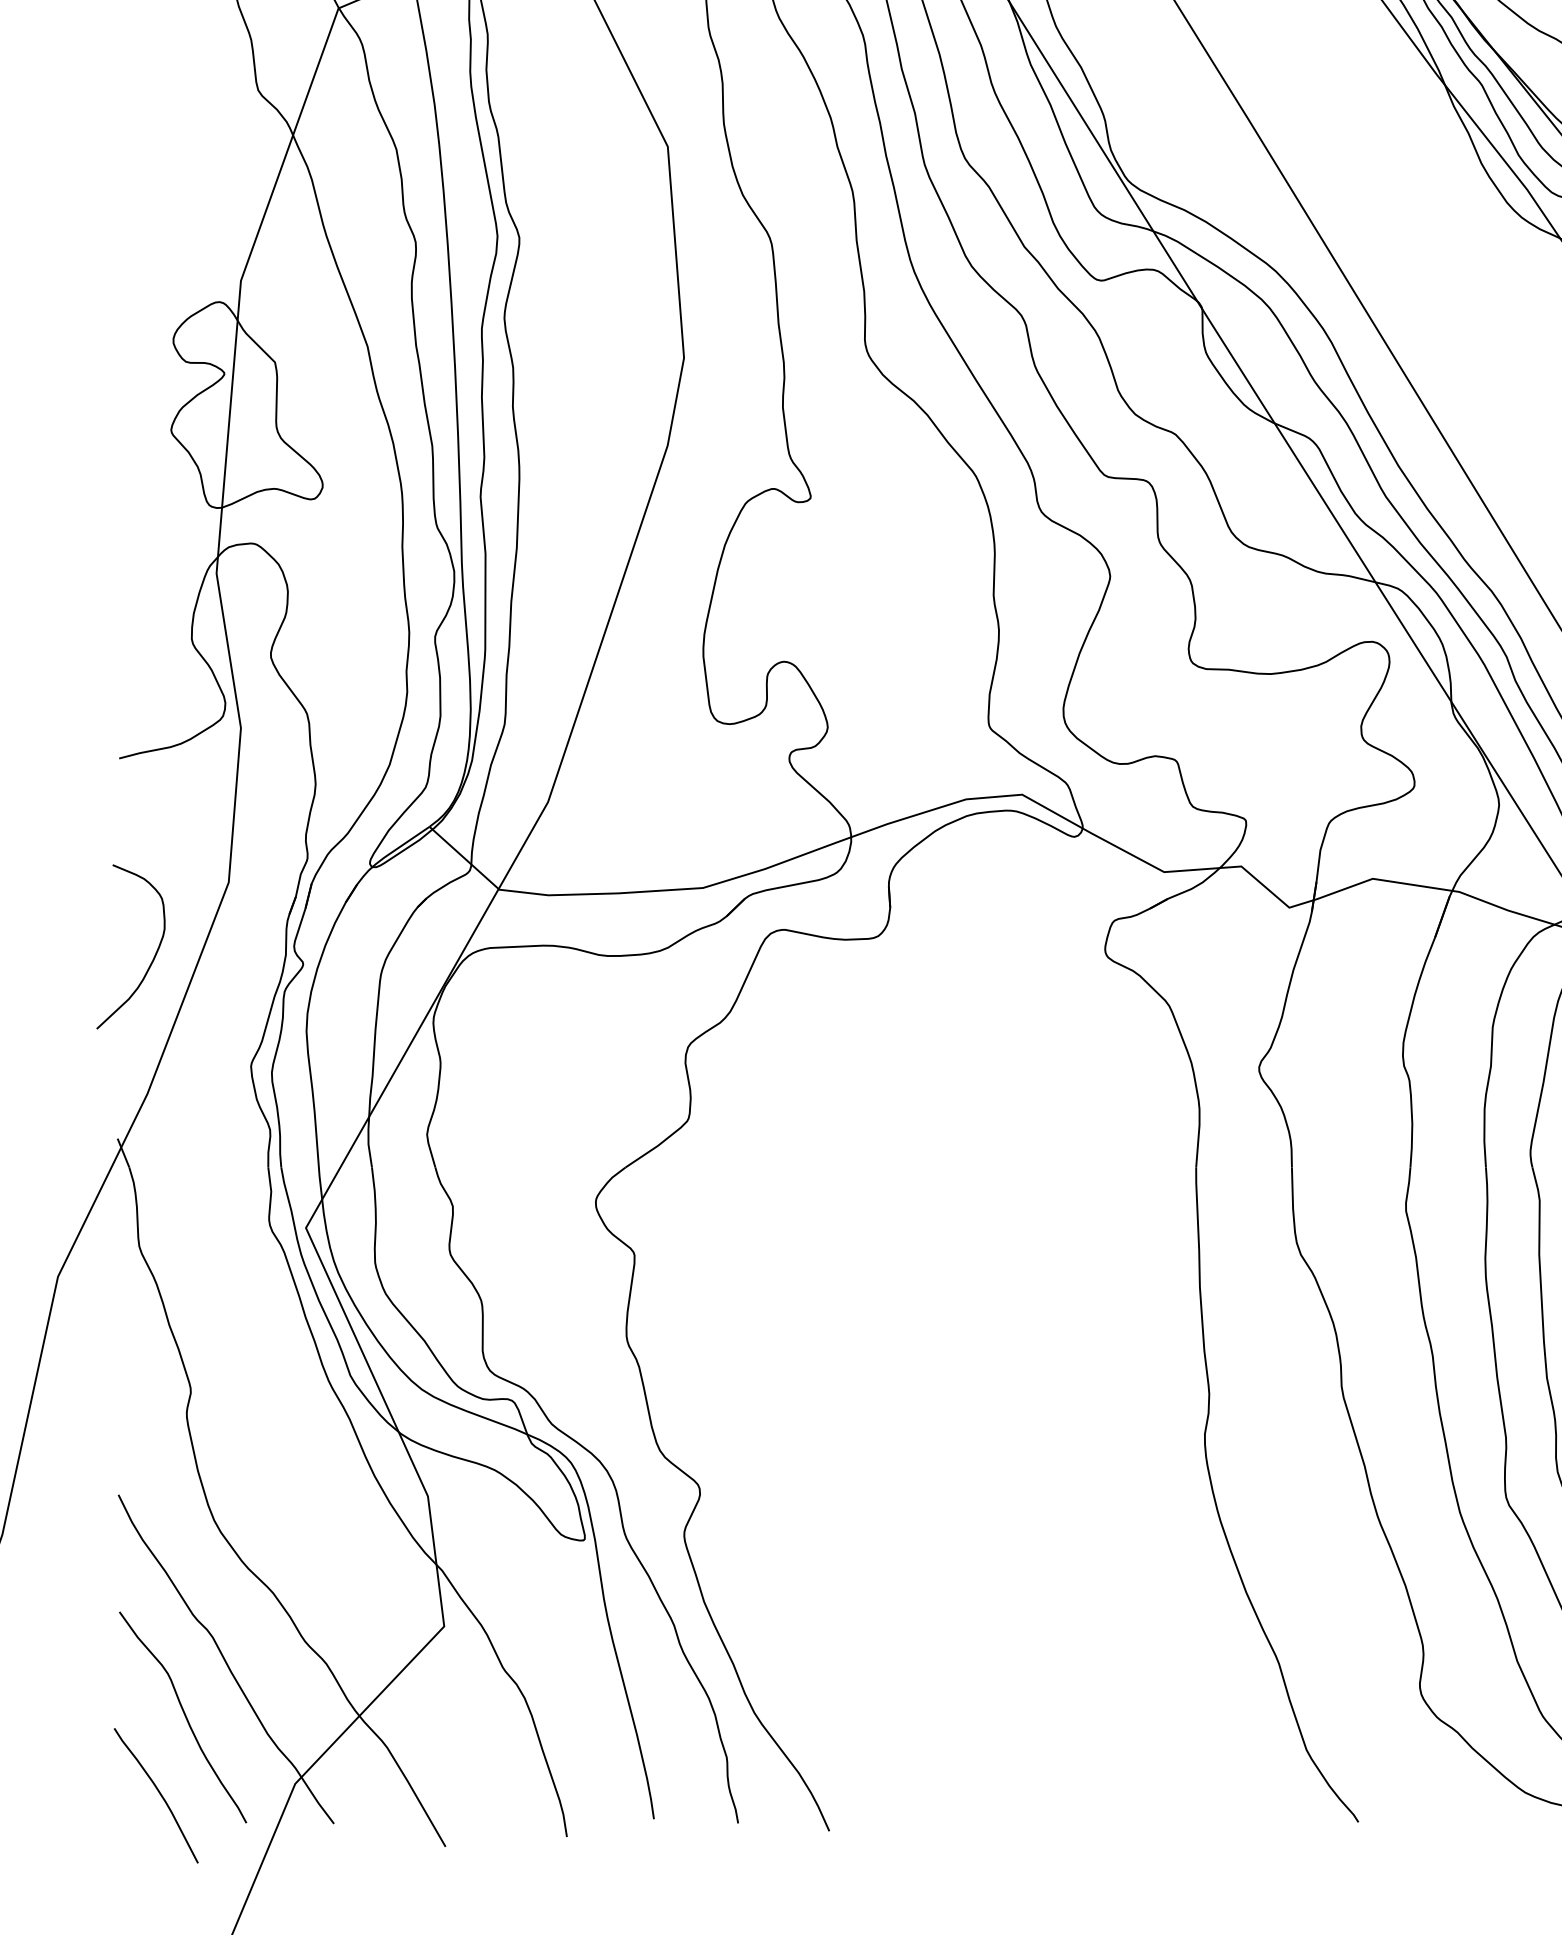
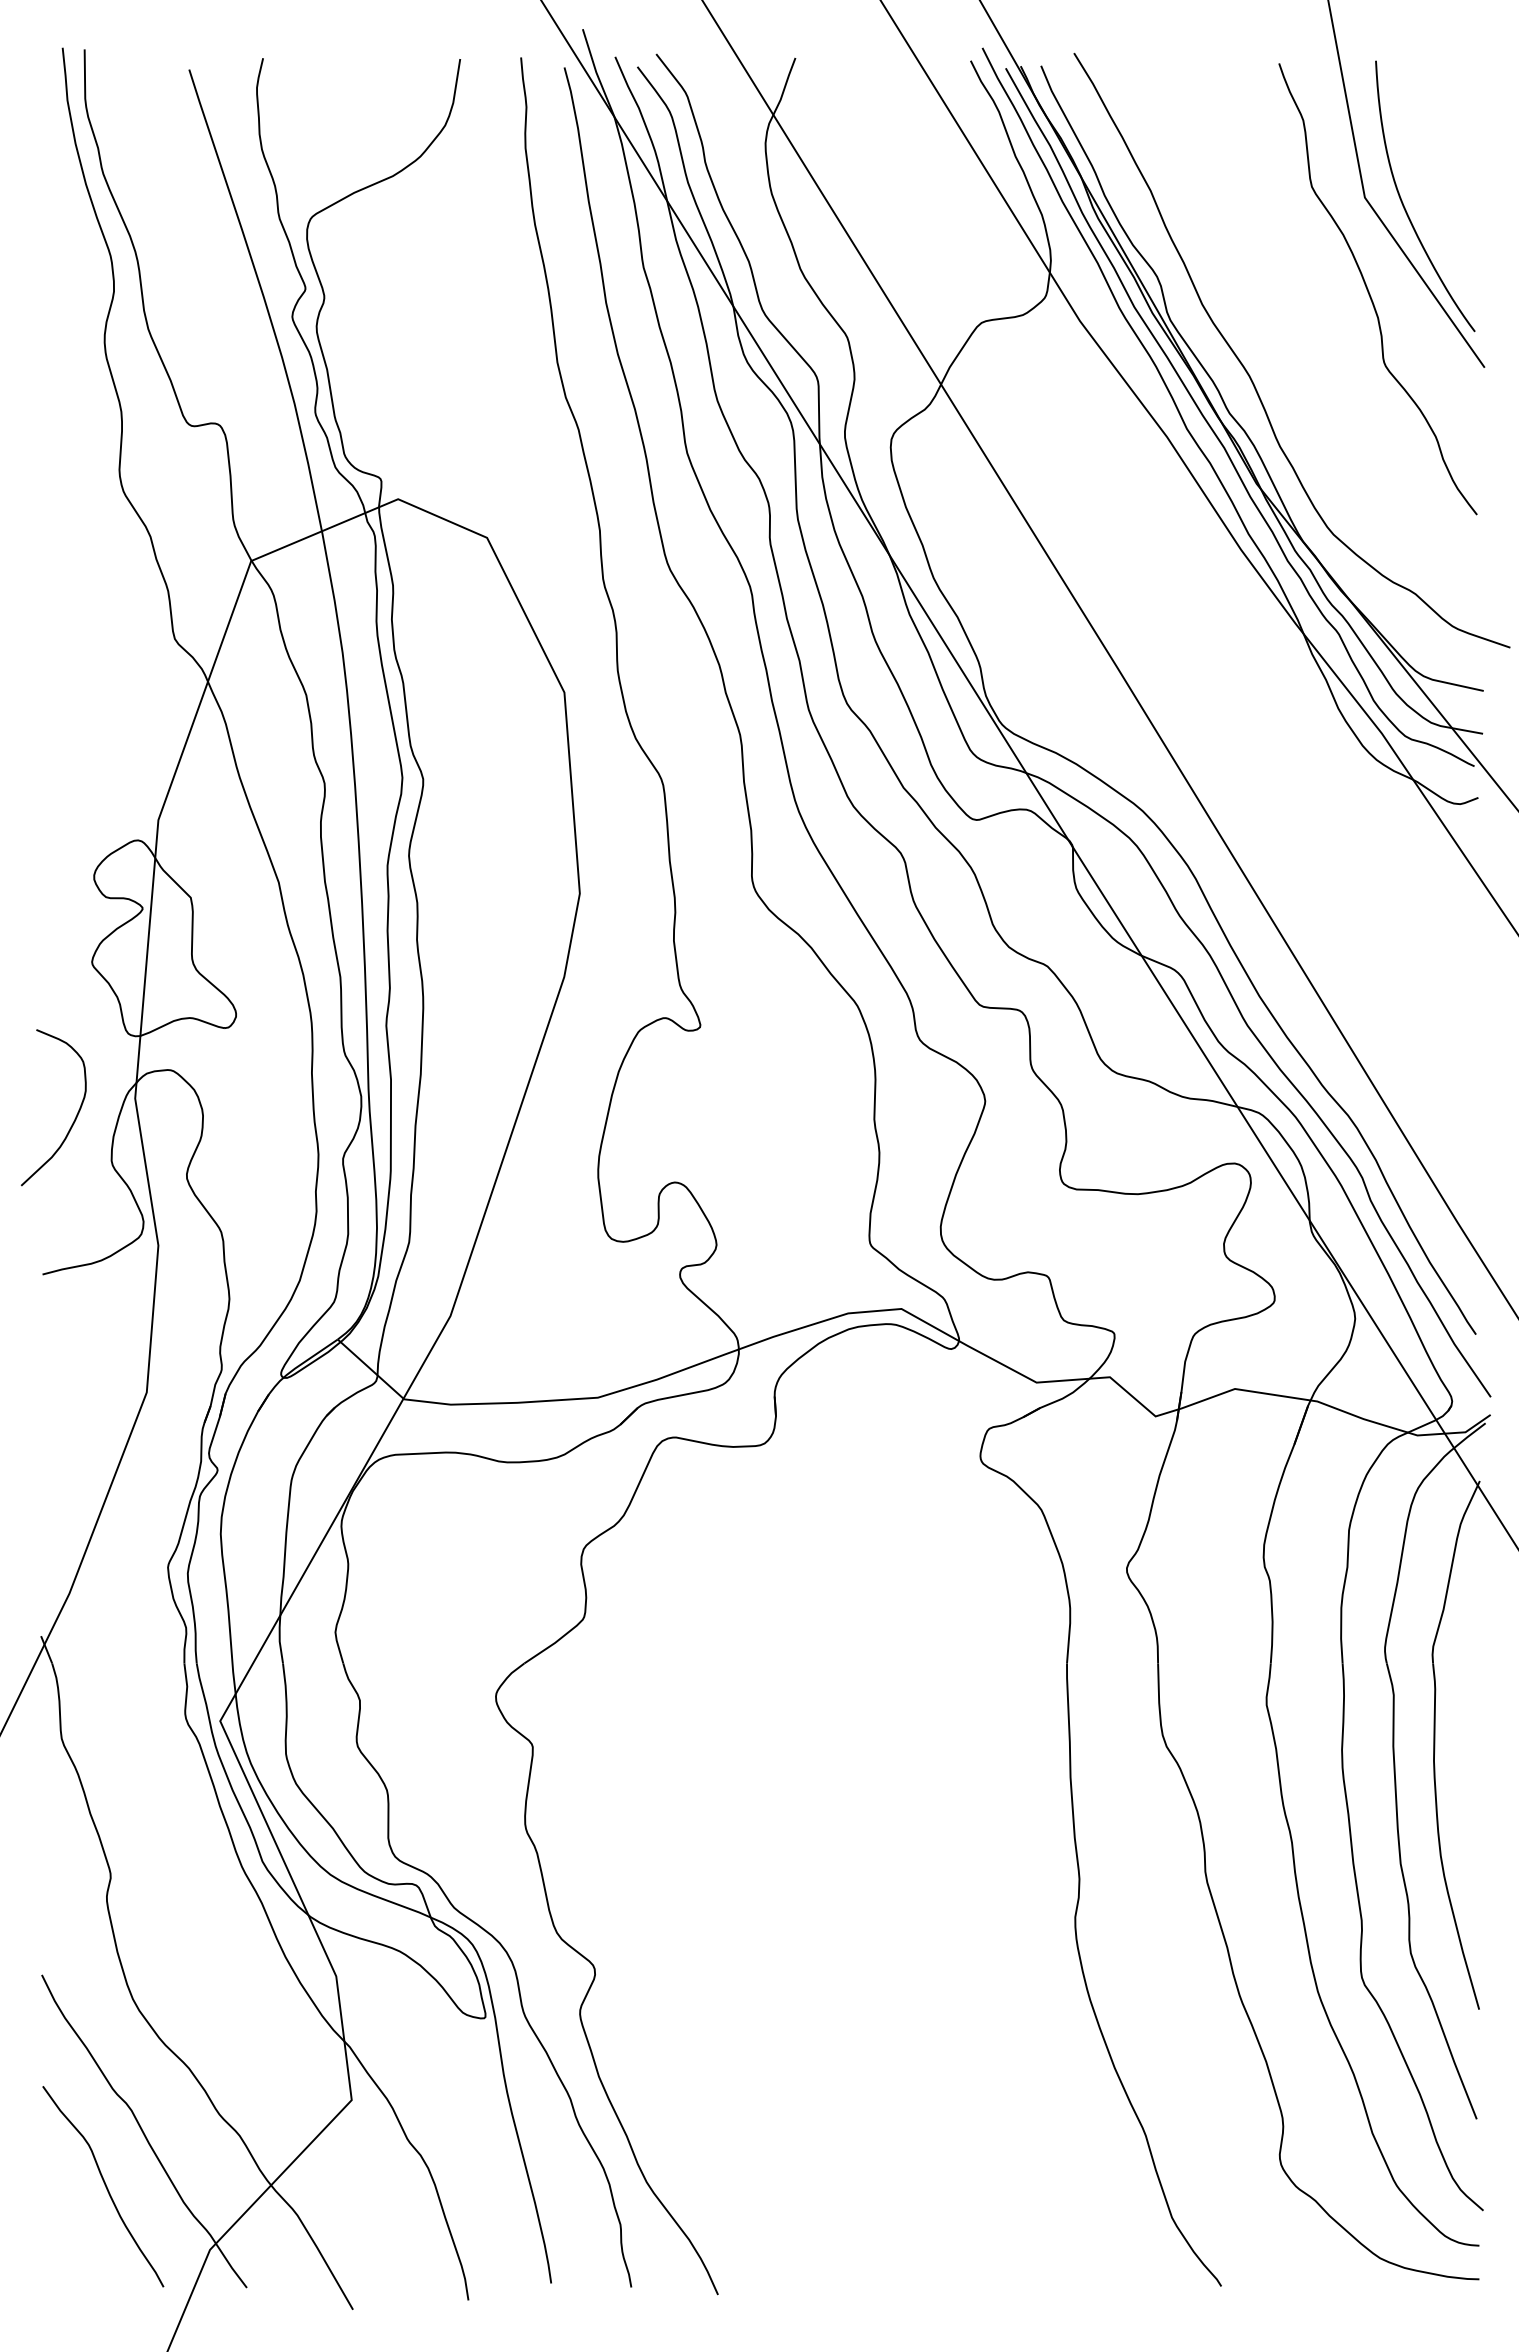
curve: (152, 958) -> (74, 1118), moved
curve: (159, 1794) -> (80, 2259), removed

